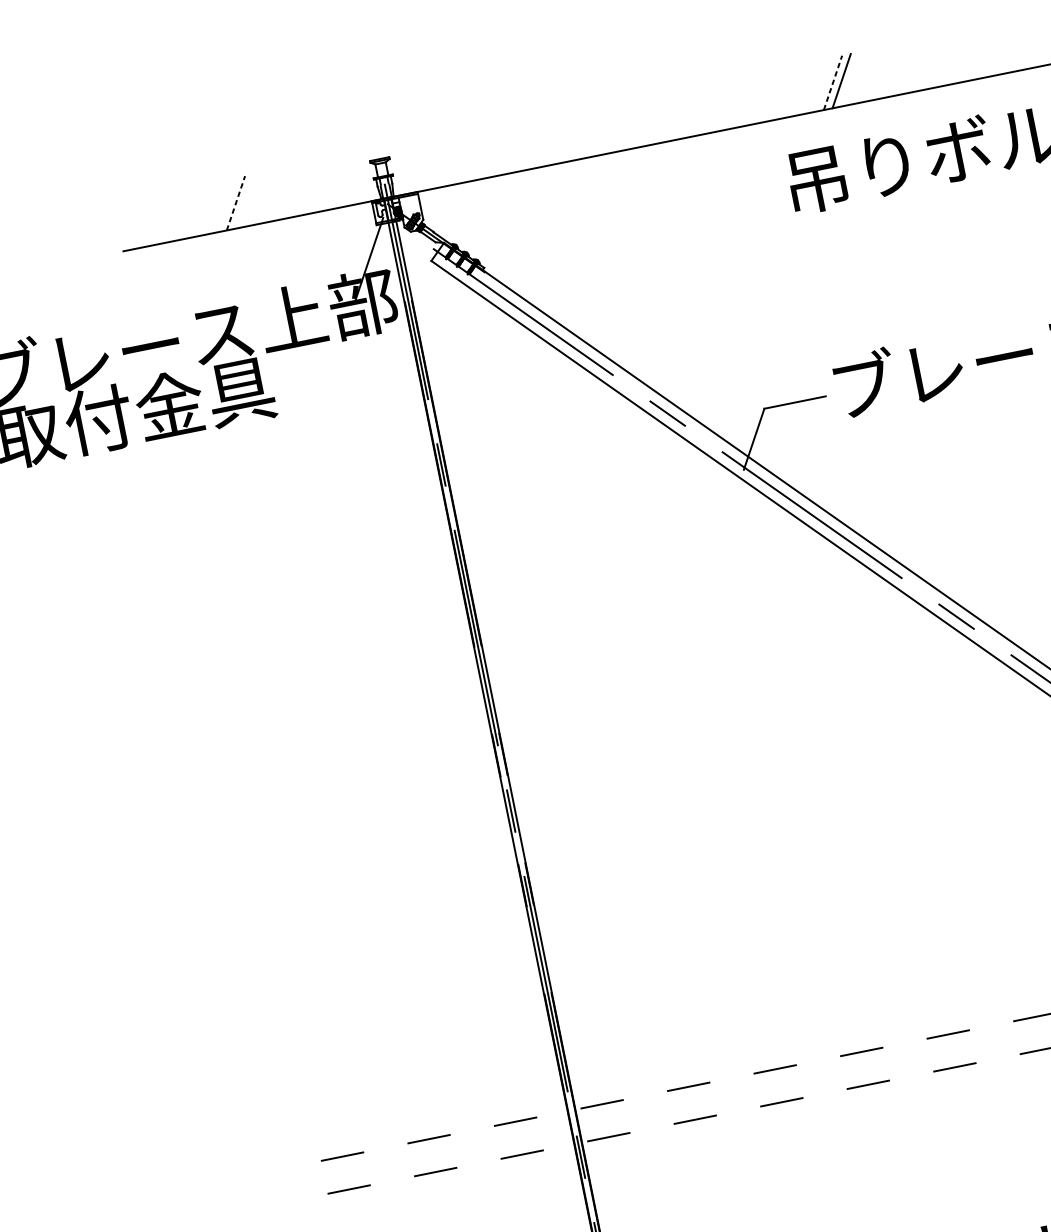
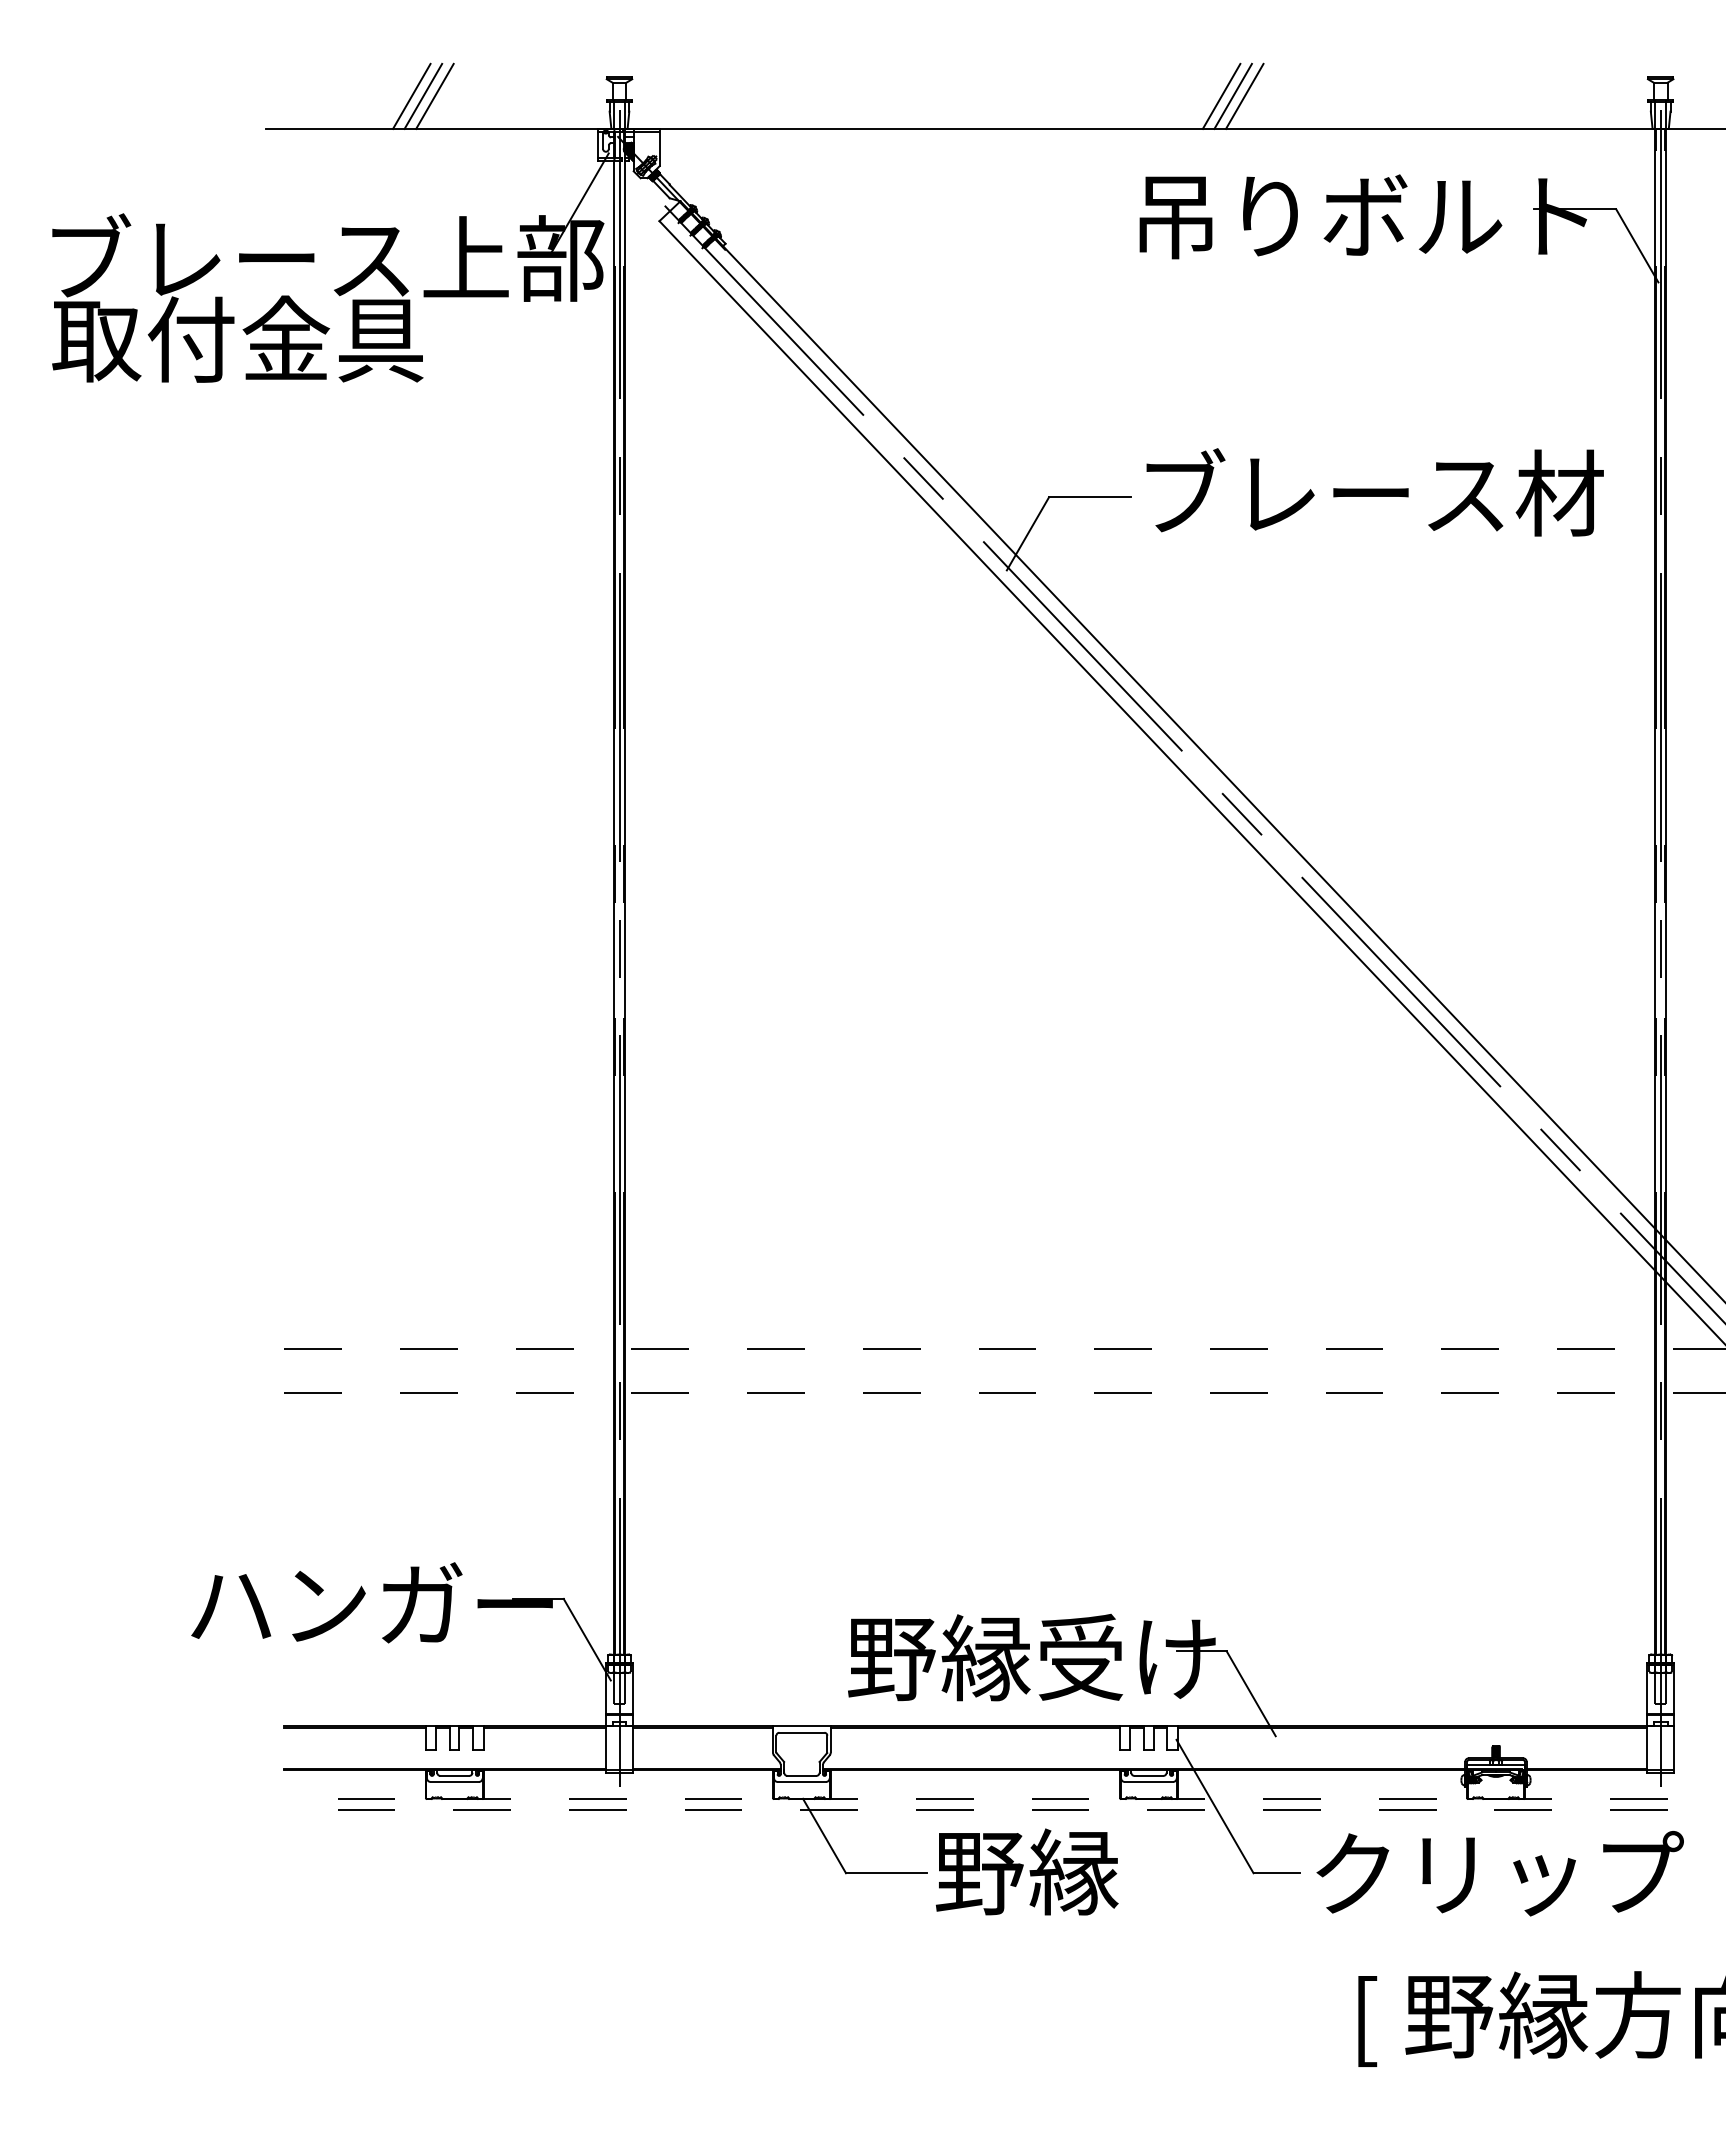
line: (849, 78) -> (1244, 95), added
line: (832, 82) -> (1221, 96), dashed -> solid
line: (244, 200) -> (434, 95), added
line: (236, 203) -> (423, 96), dashed -> solid
line: (226, 204) -> (411, 95), added

